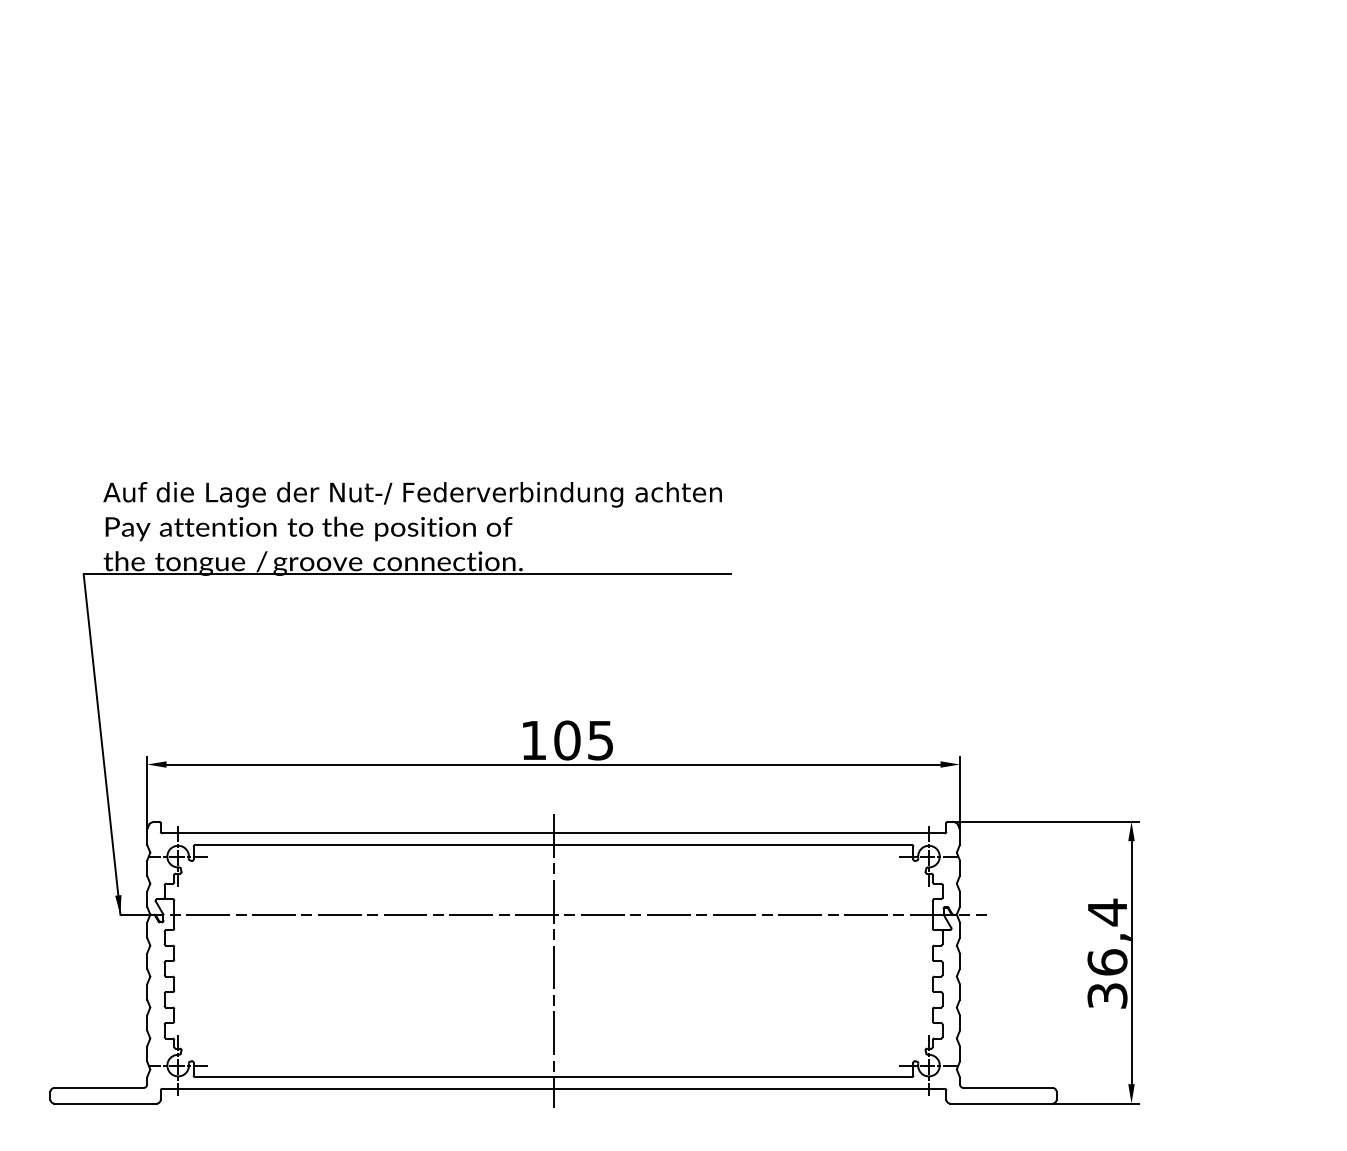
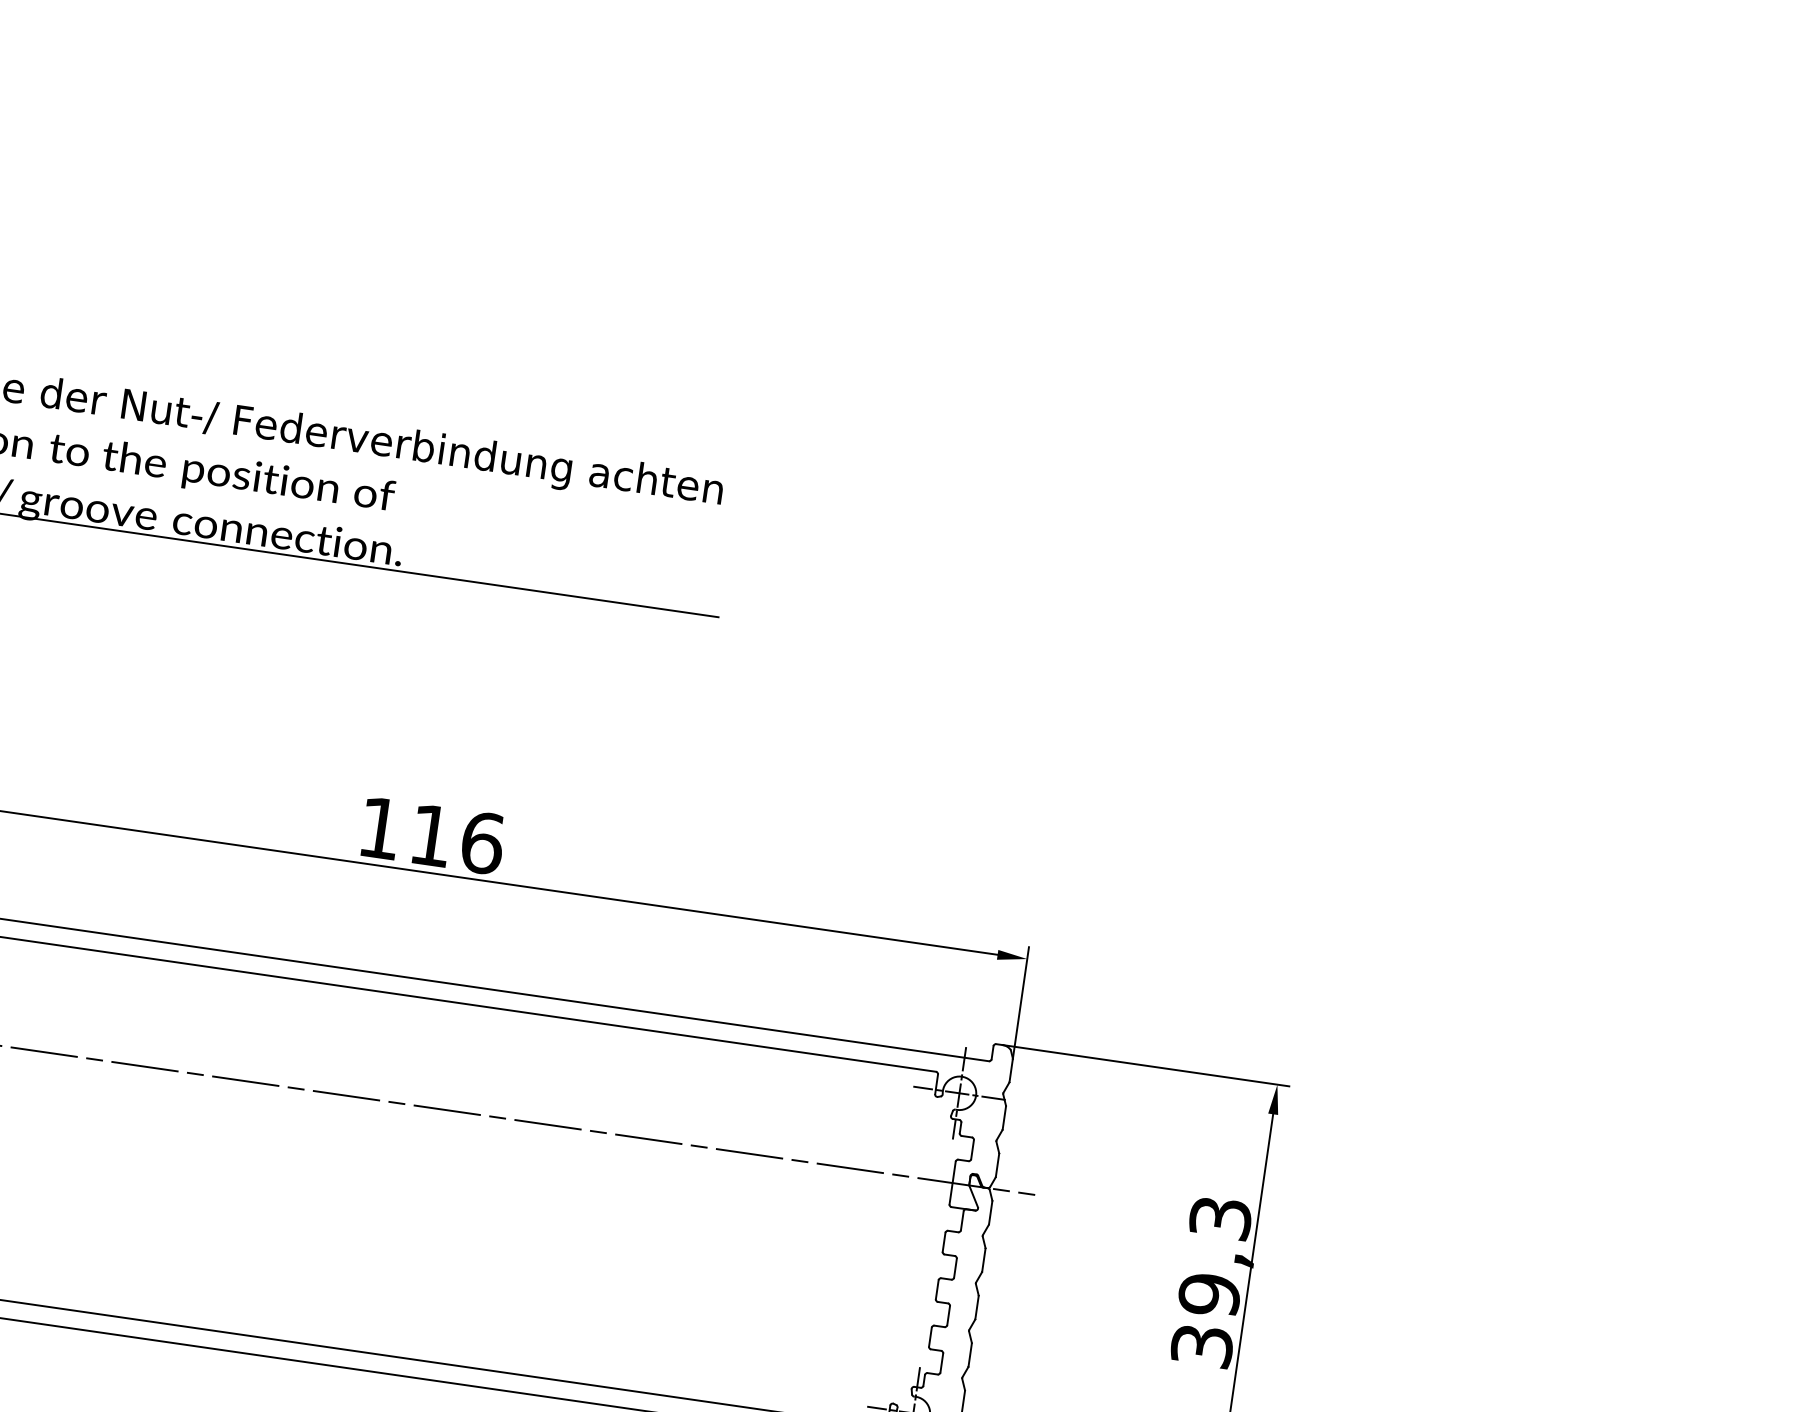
text: (584, 740) -> (457, 839), 105 -> 116
text: (1107, 936) -> (1215, 1255), 36,4 -> 39,3
line: (553, 961) -> (361, 1171), removed

